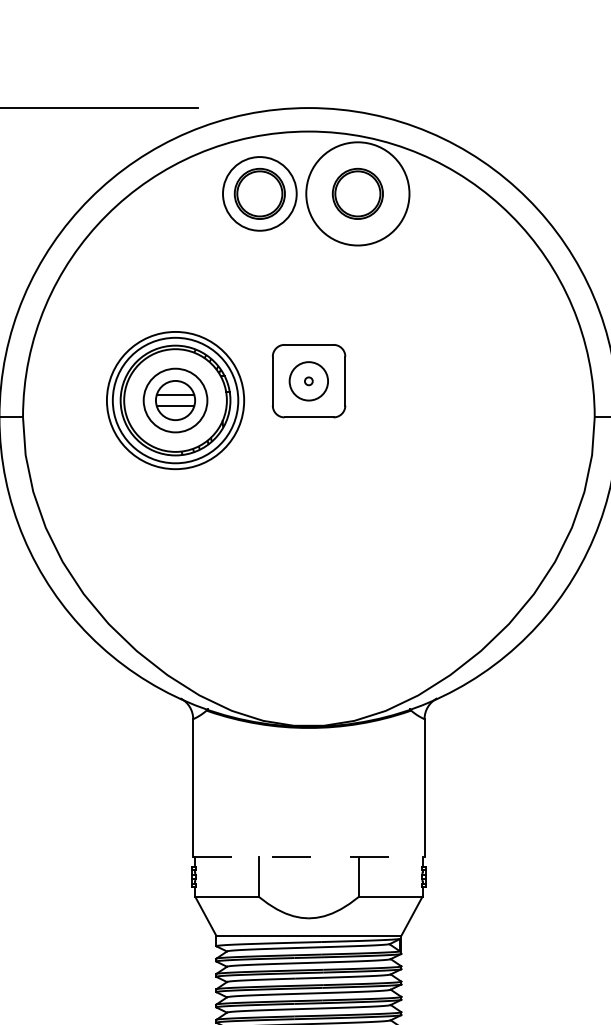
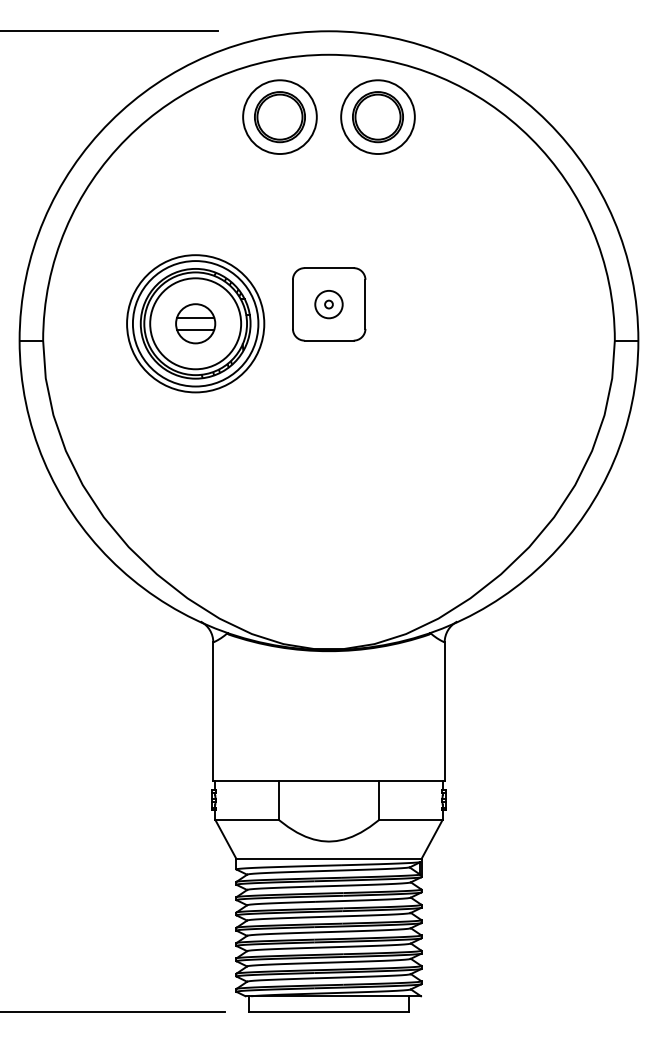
circle: (357, 194) -> (377, 117), size x0.71
circle: (308, 381) -> (328, 304), size x0.71
circle: (175, 400) -> (195, 323), size x1.43
line: (308, 857) -> (328, 780), dashed -> solid

